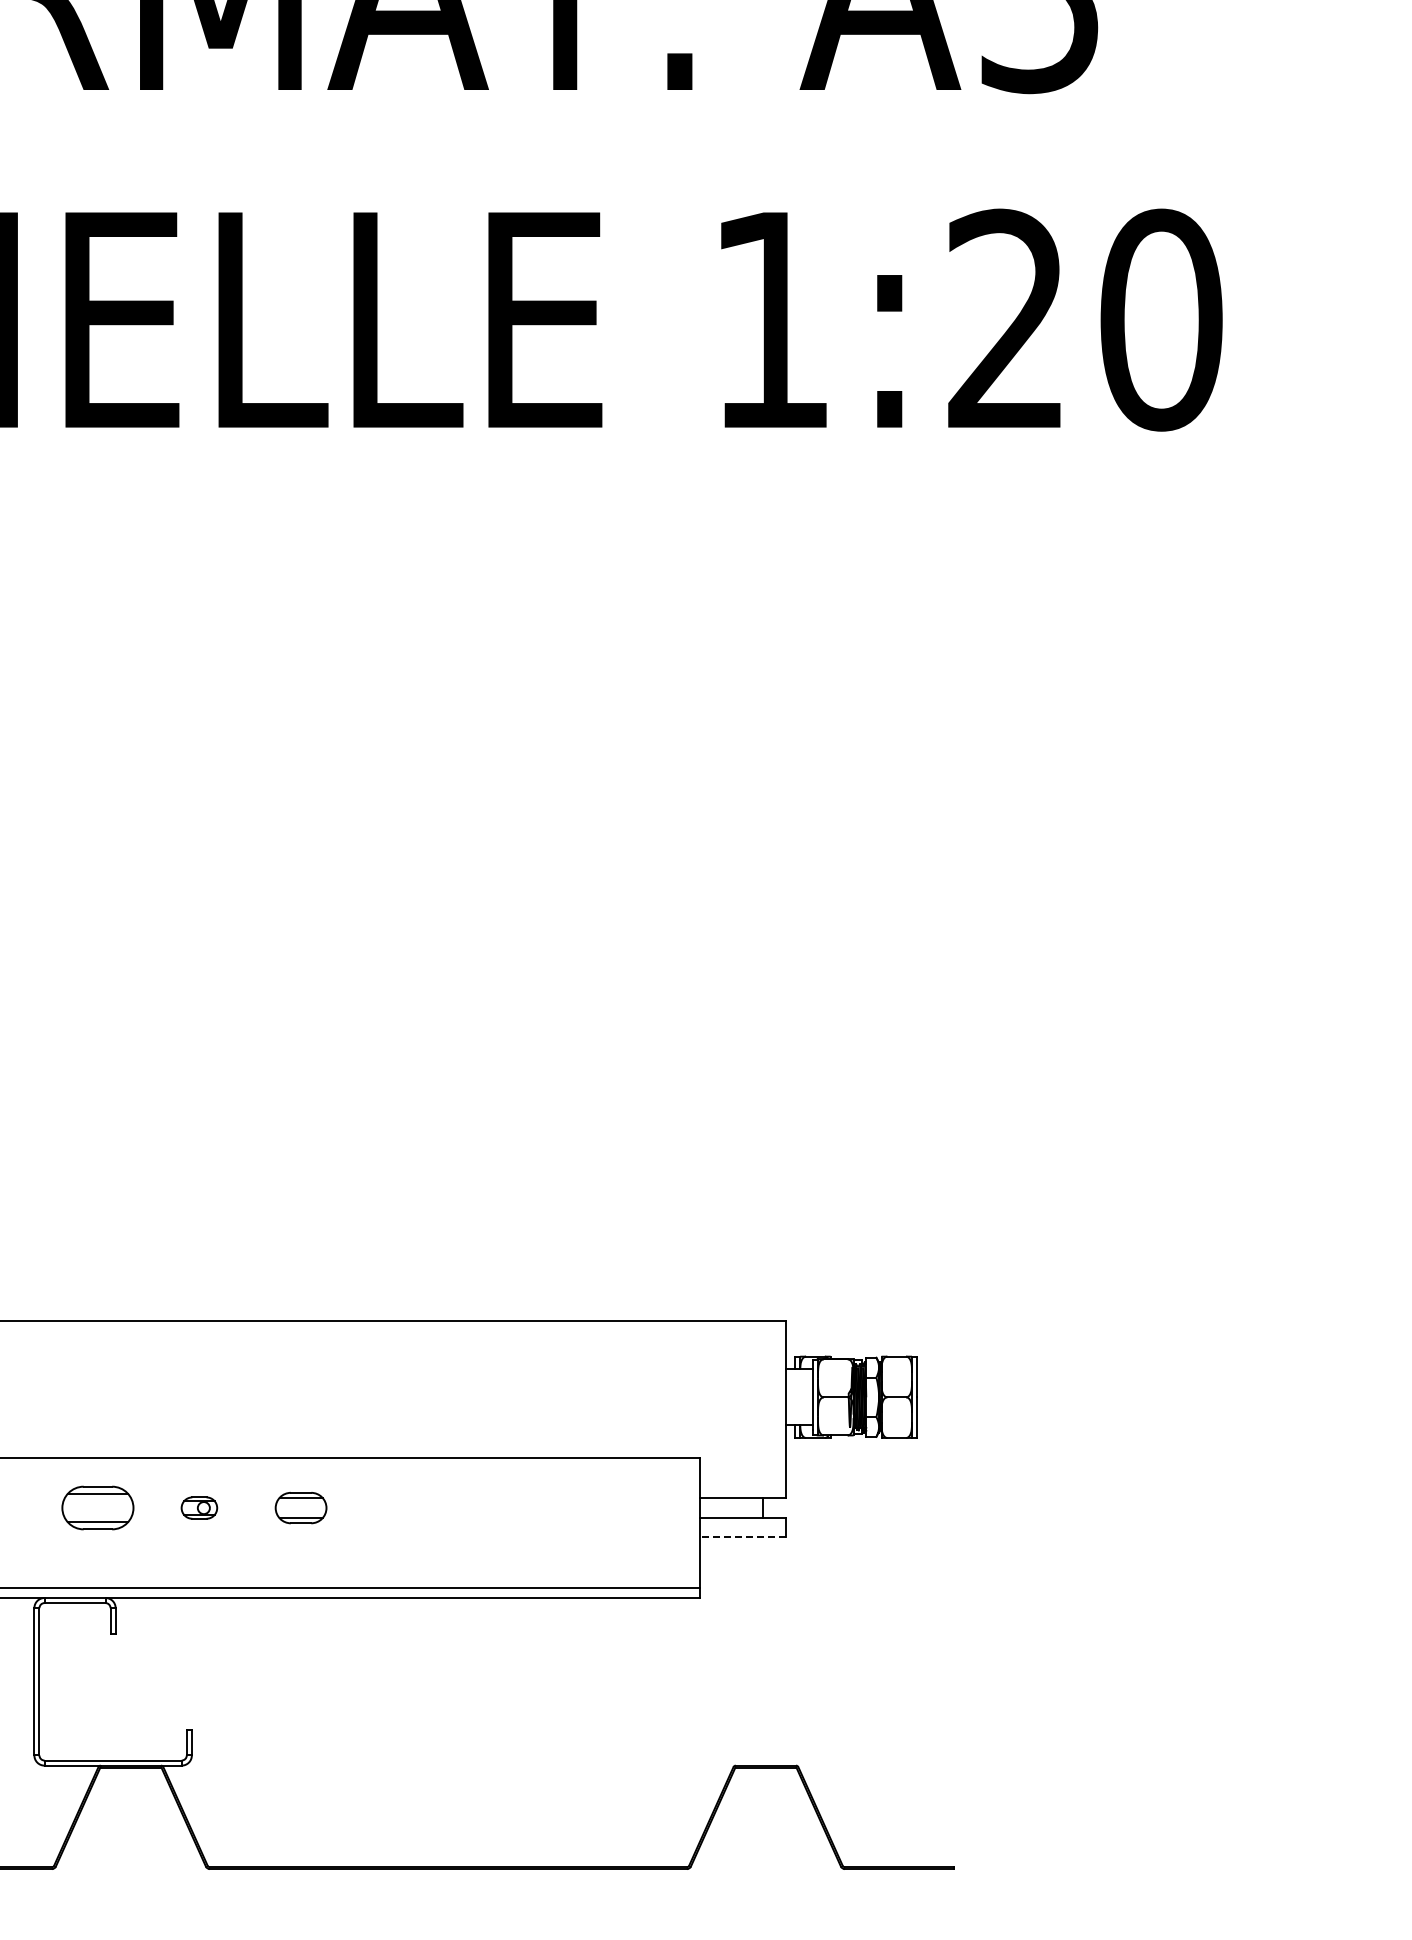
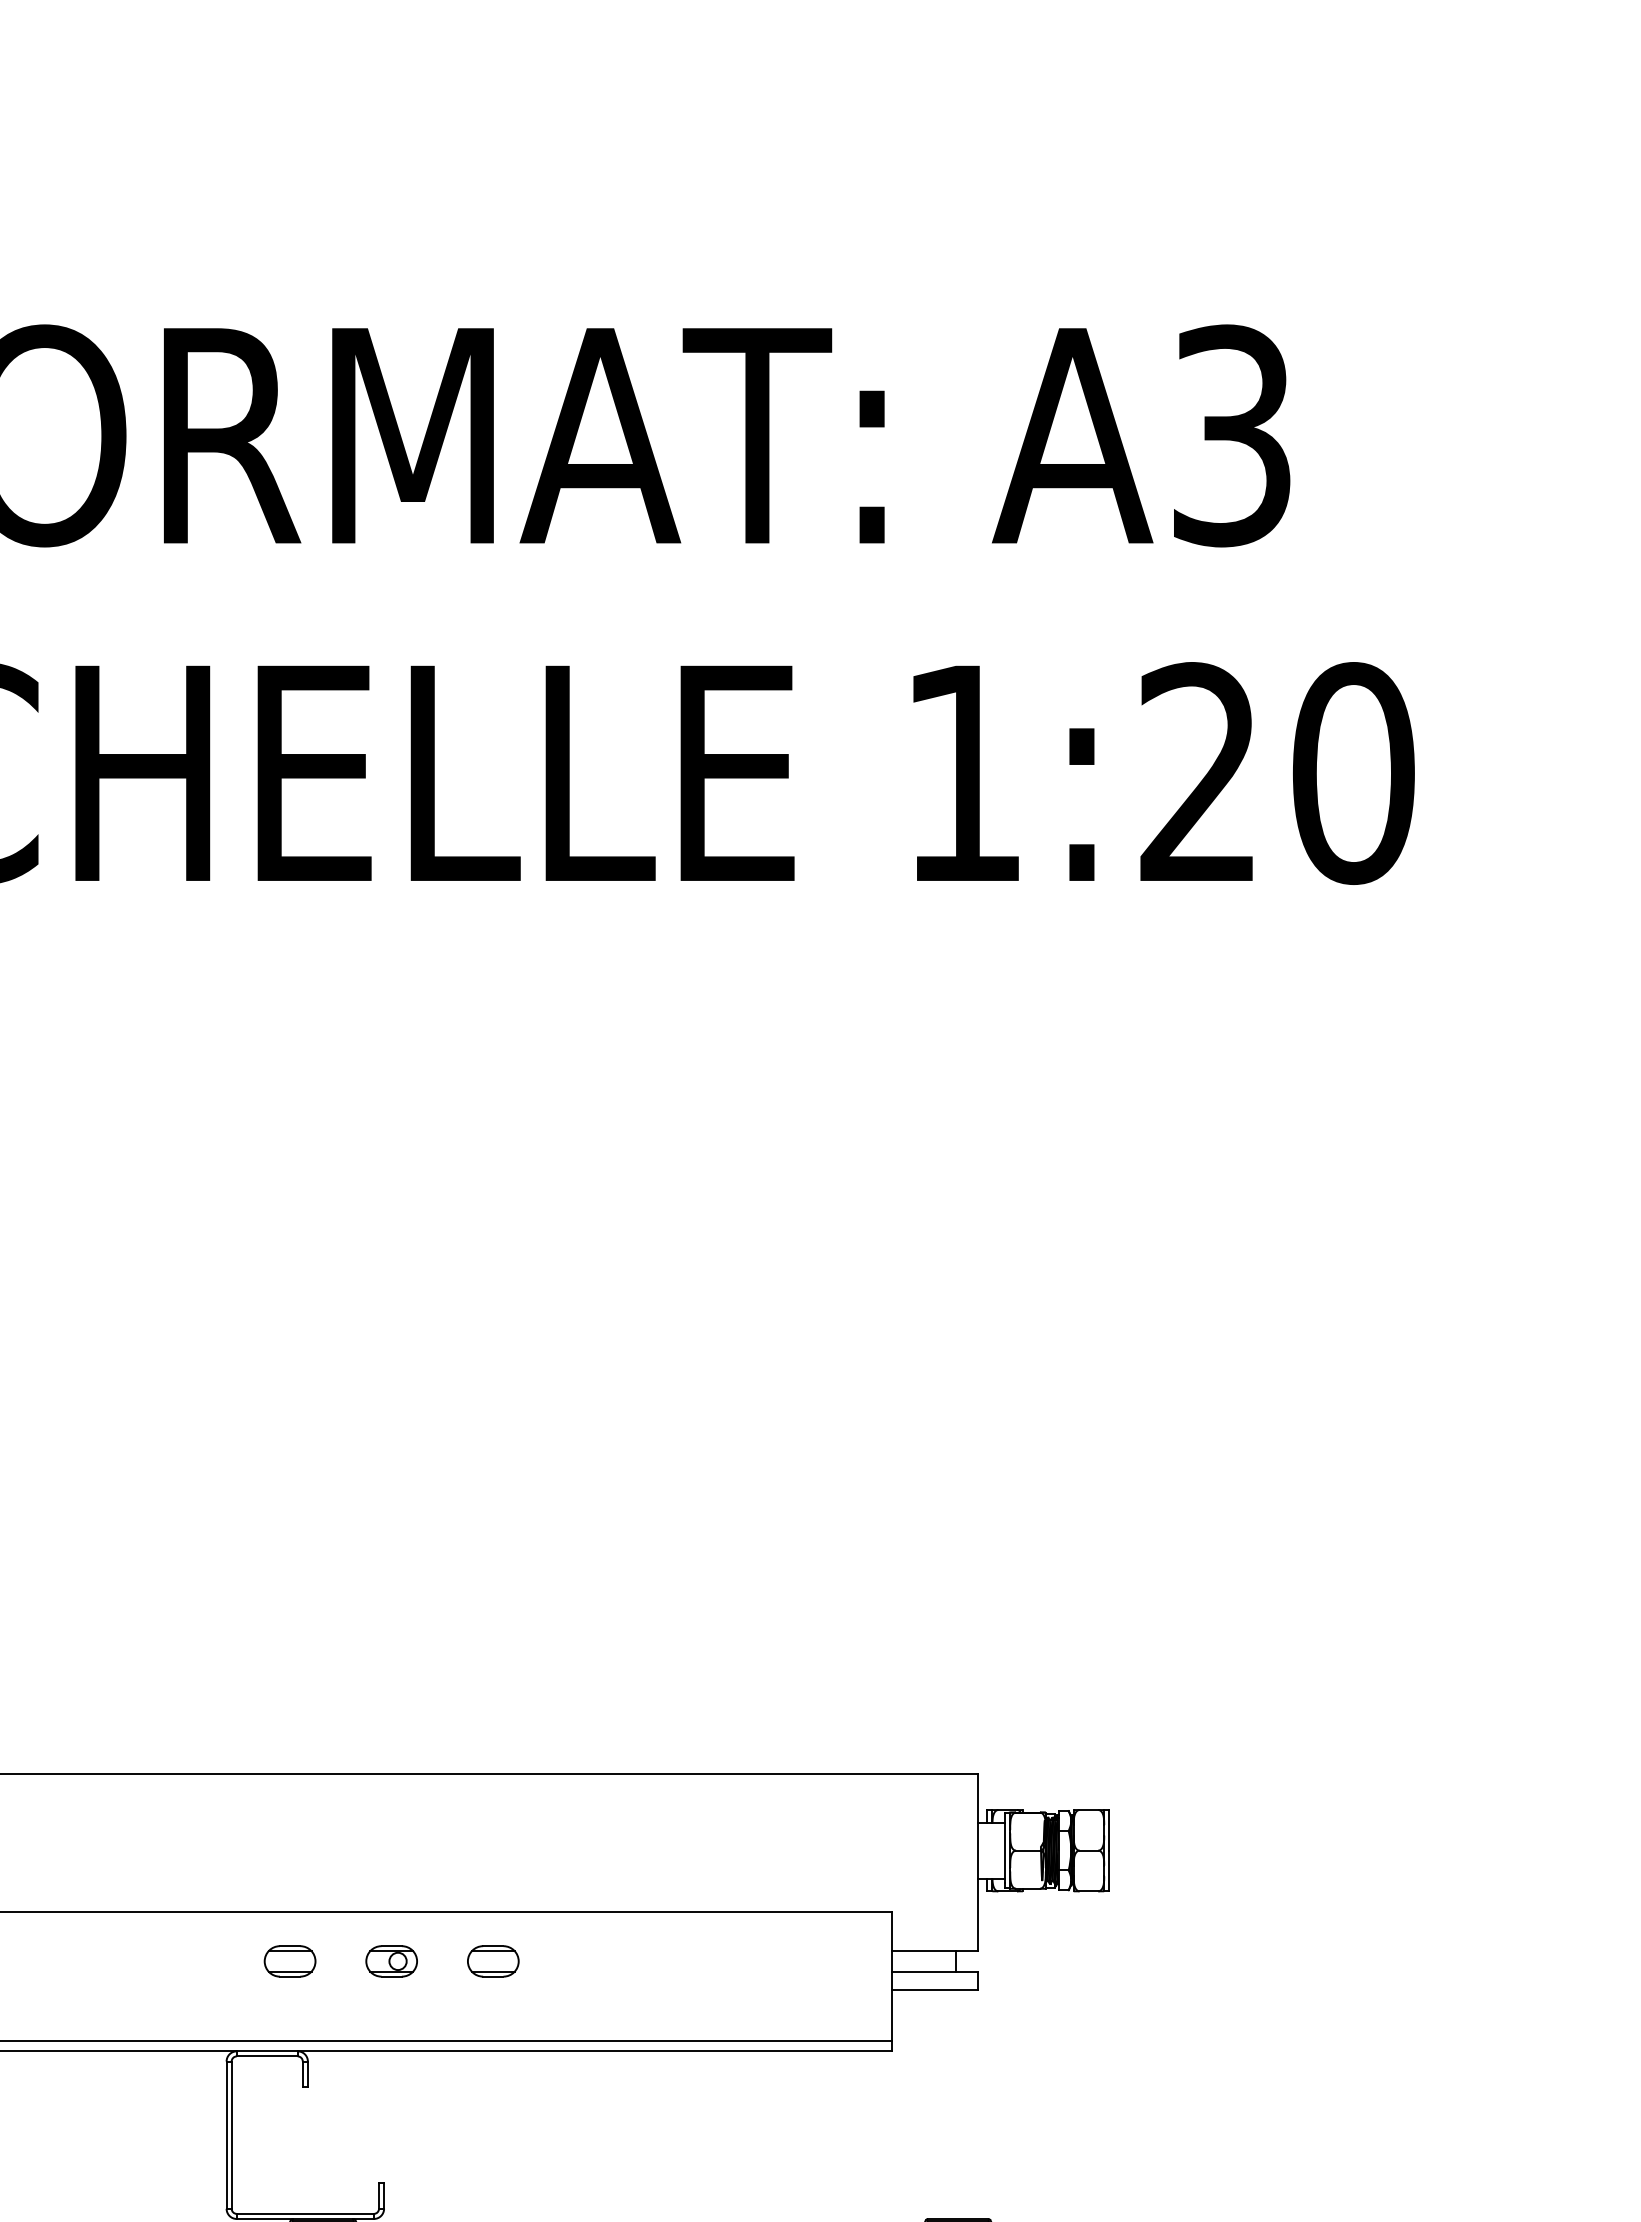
part: (97, 1508) -> (289, 1961), size x0.71
part: (199, 1508) -> (391, 1961), size x1.43
line: (742, 1537) -> (934, 1990), dashed -> solid

